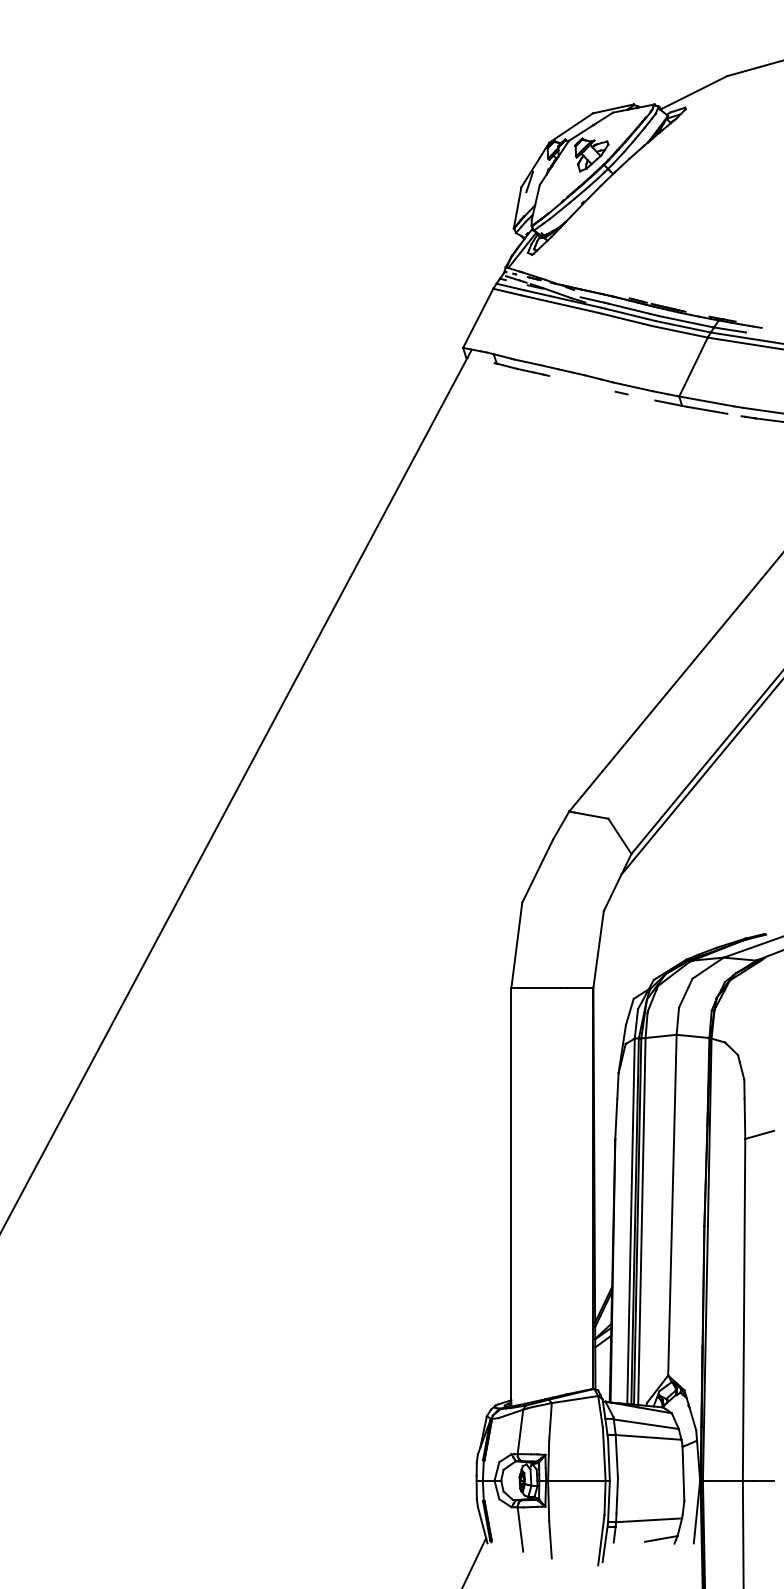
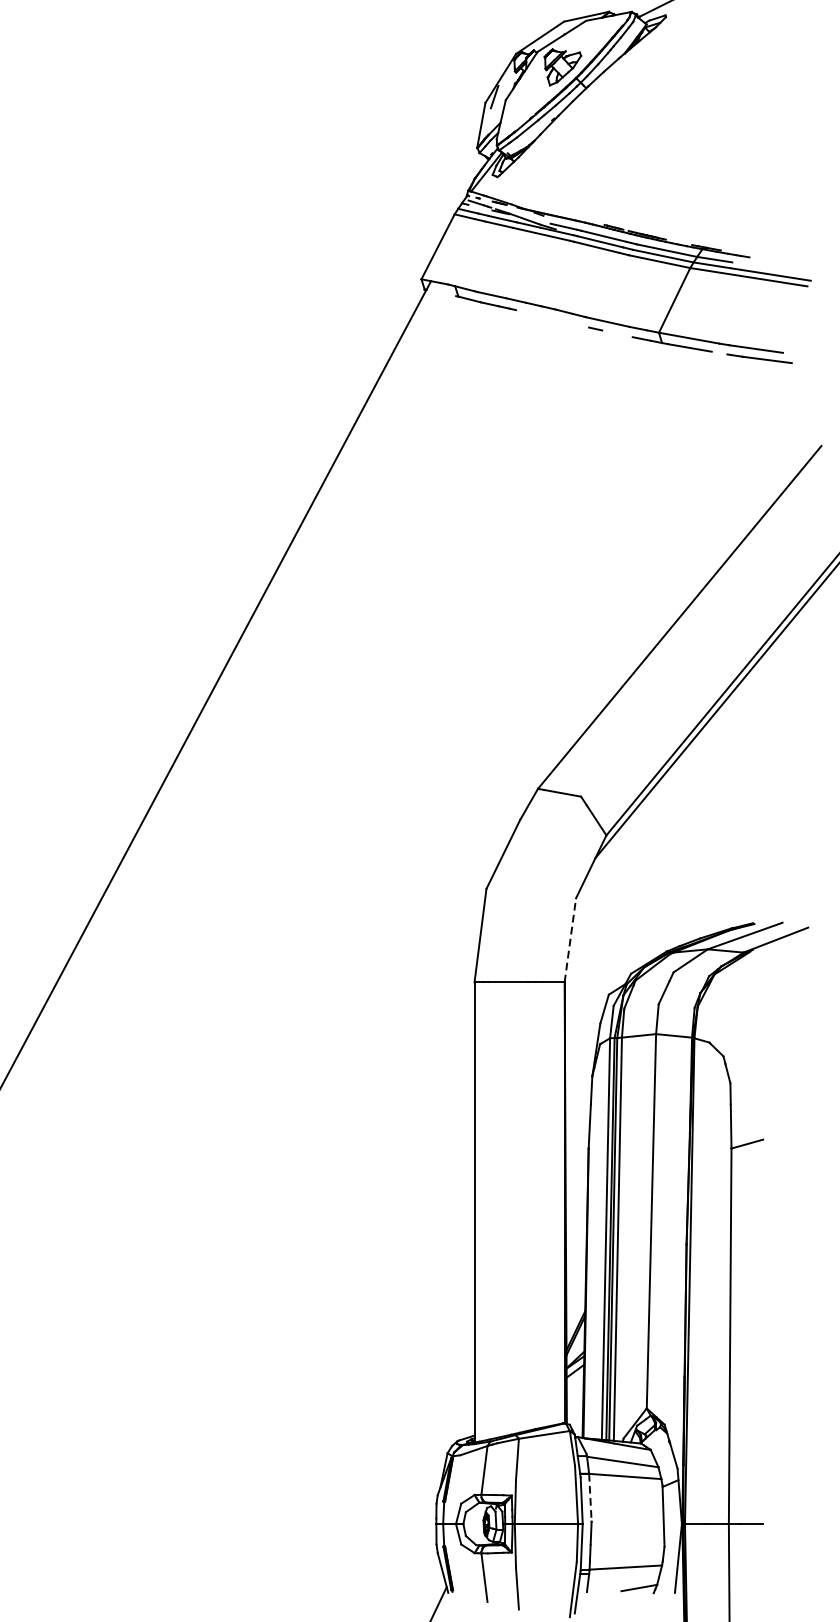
line: (598, 949) -> (570, 940), solid -> dashed
line: (616, 1456) -> (590, 1497), solid -> dashed

